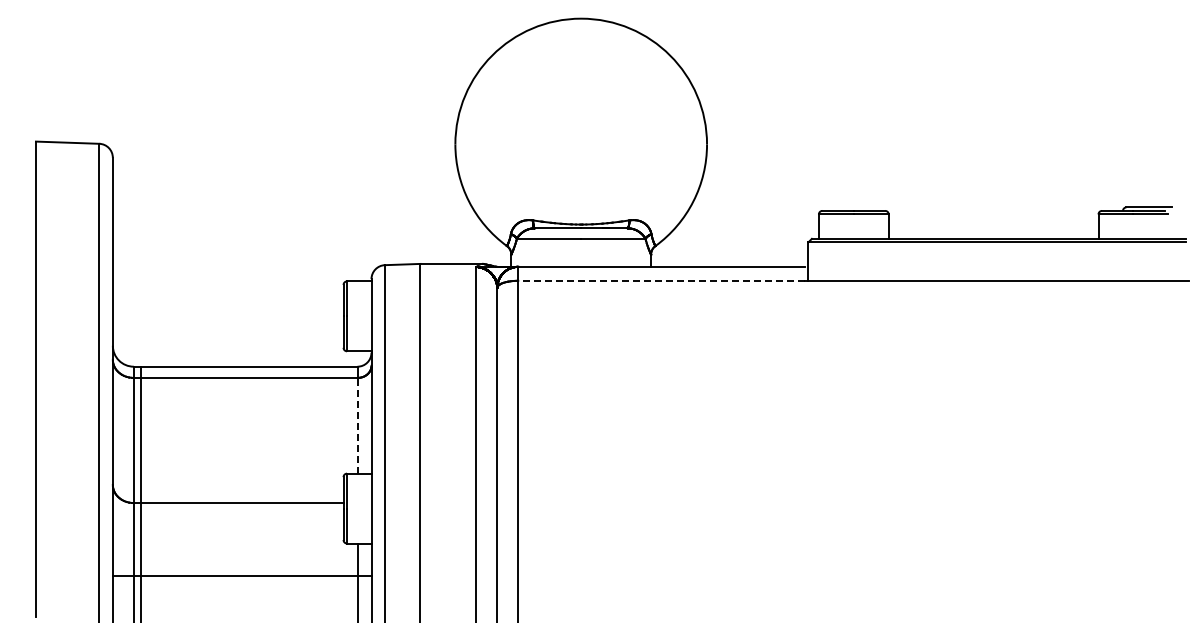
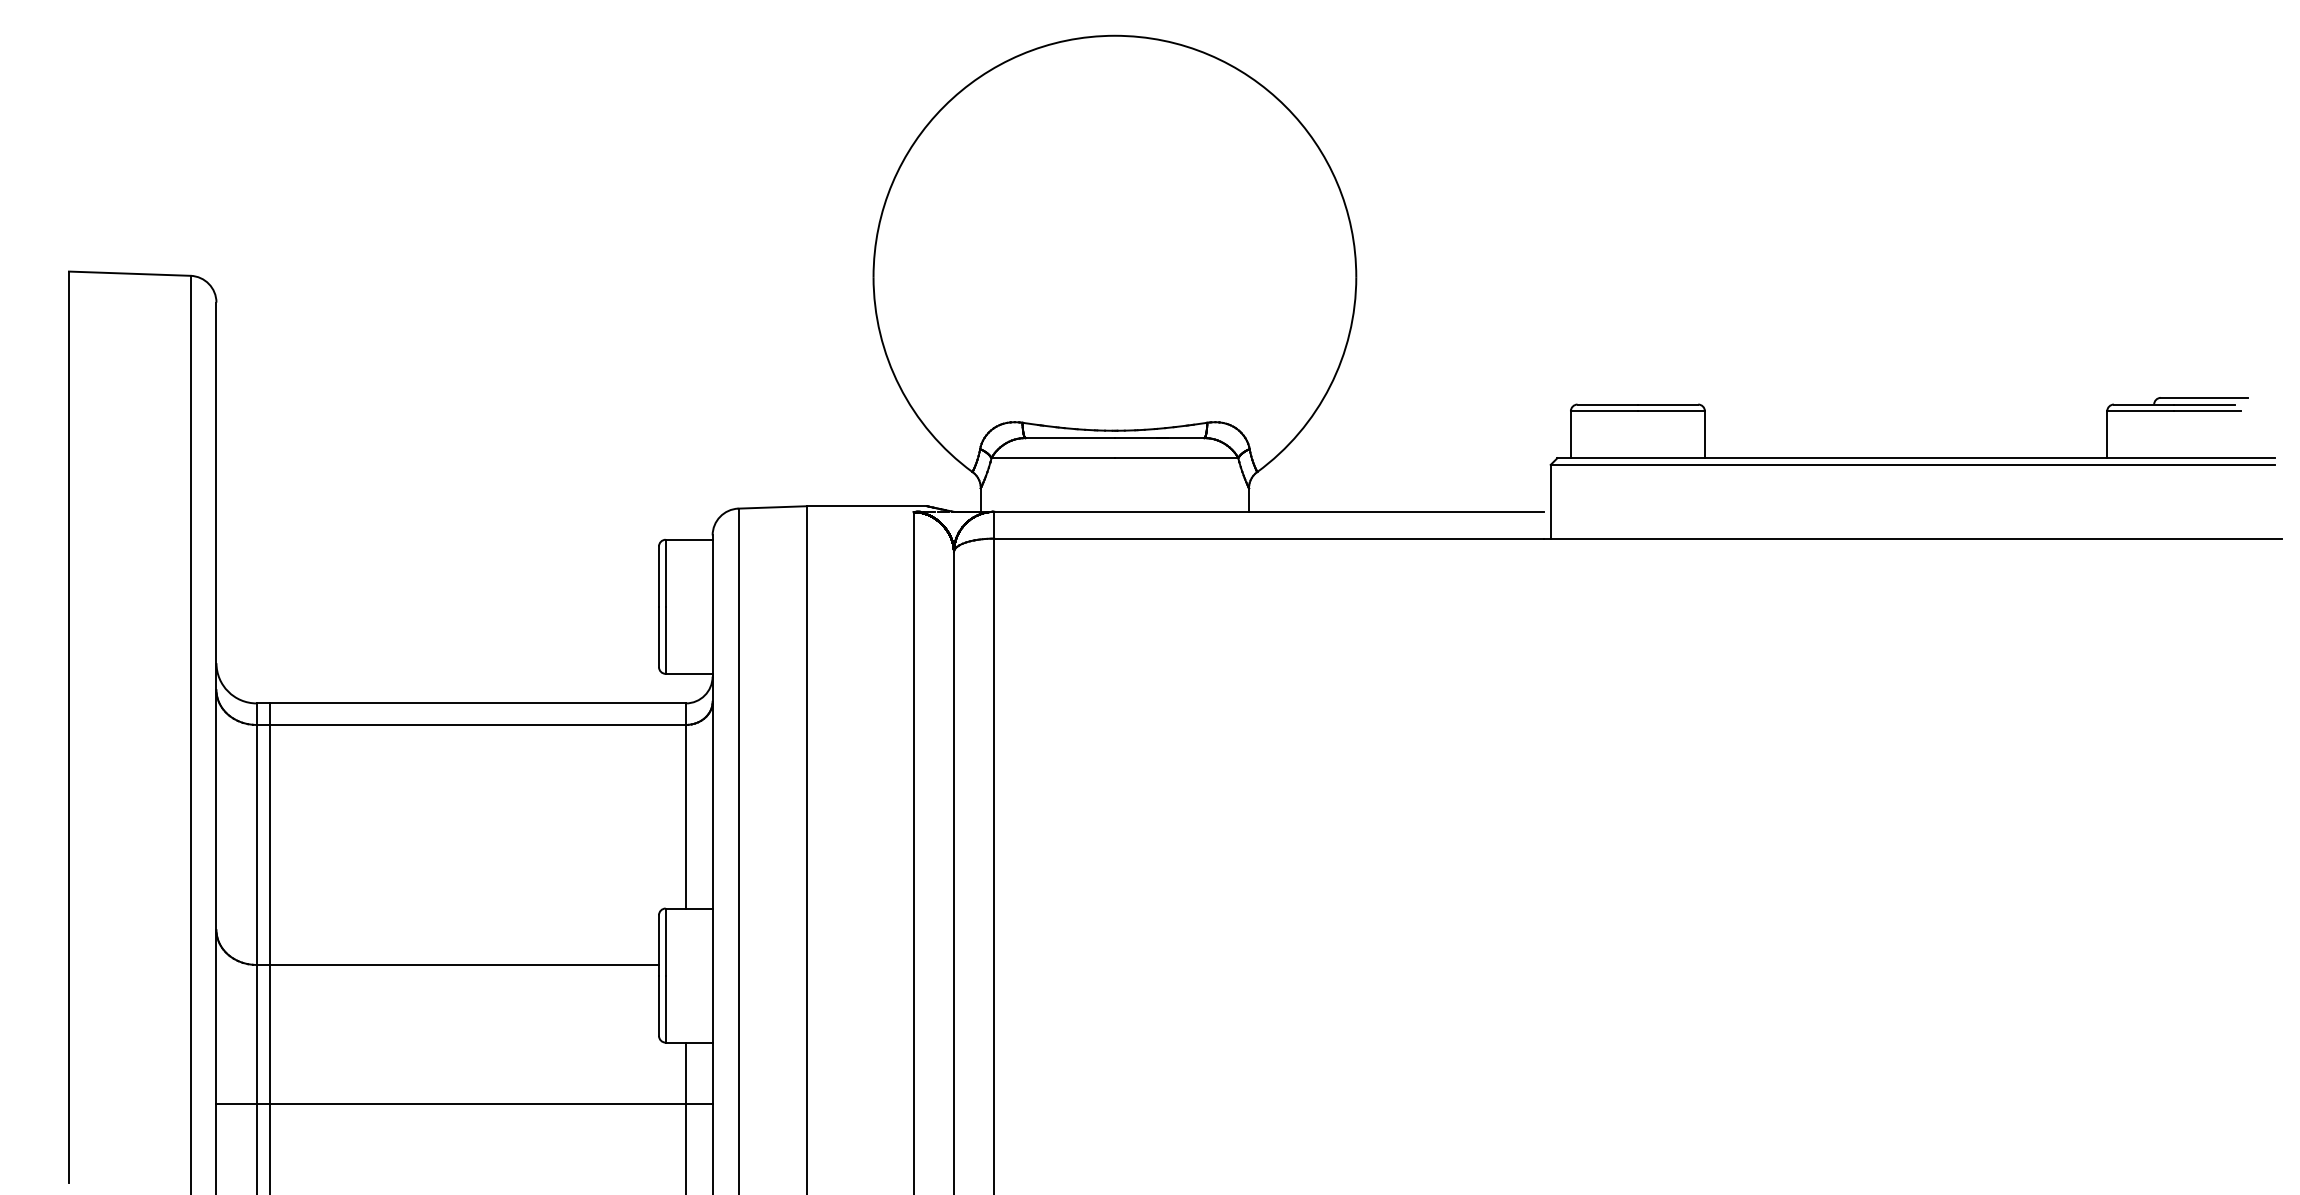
line: (661, 280) -> (1268, 538), dashed -> solid
line: (357, 425) -> (685, 816), dashed -> solid

